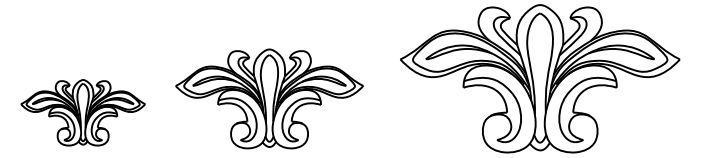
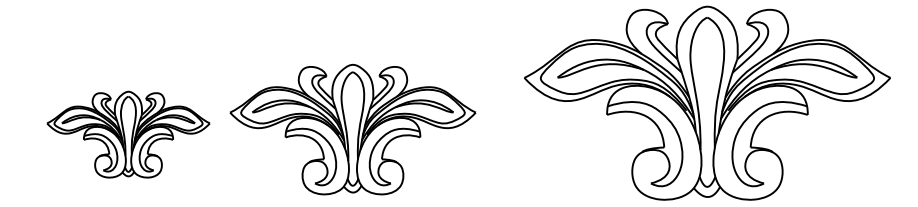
part: (82, 112) -> (127, 134), moved

